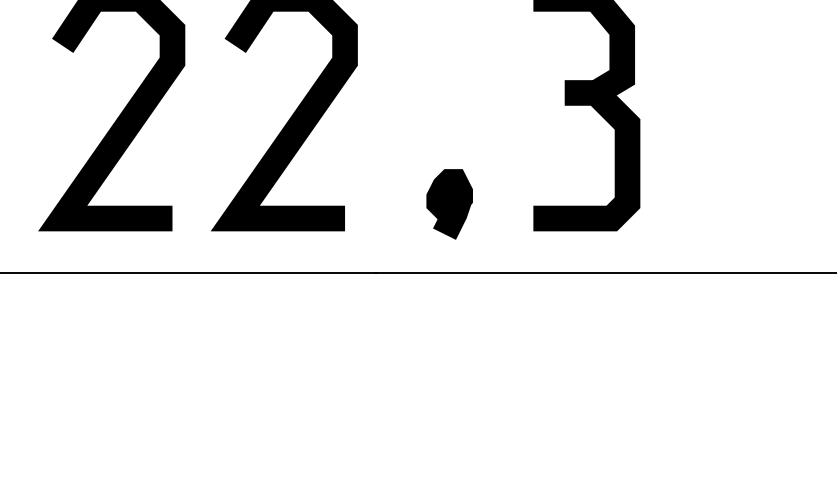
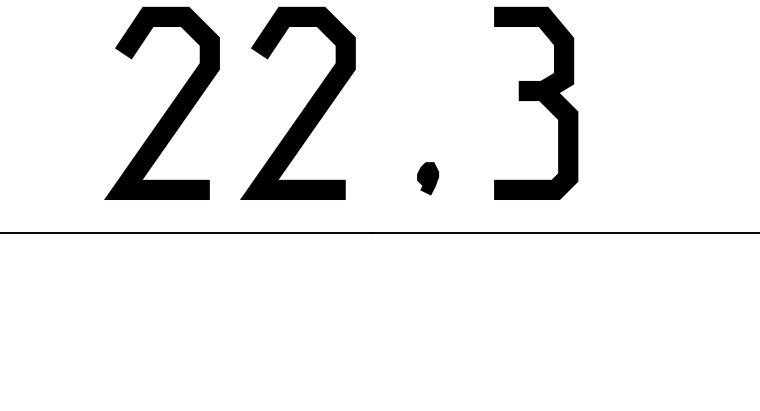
part: (448, 204) -> (427, 178), size x0.6

